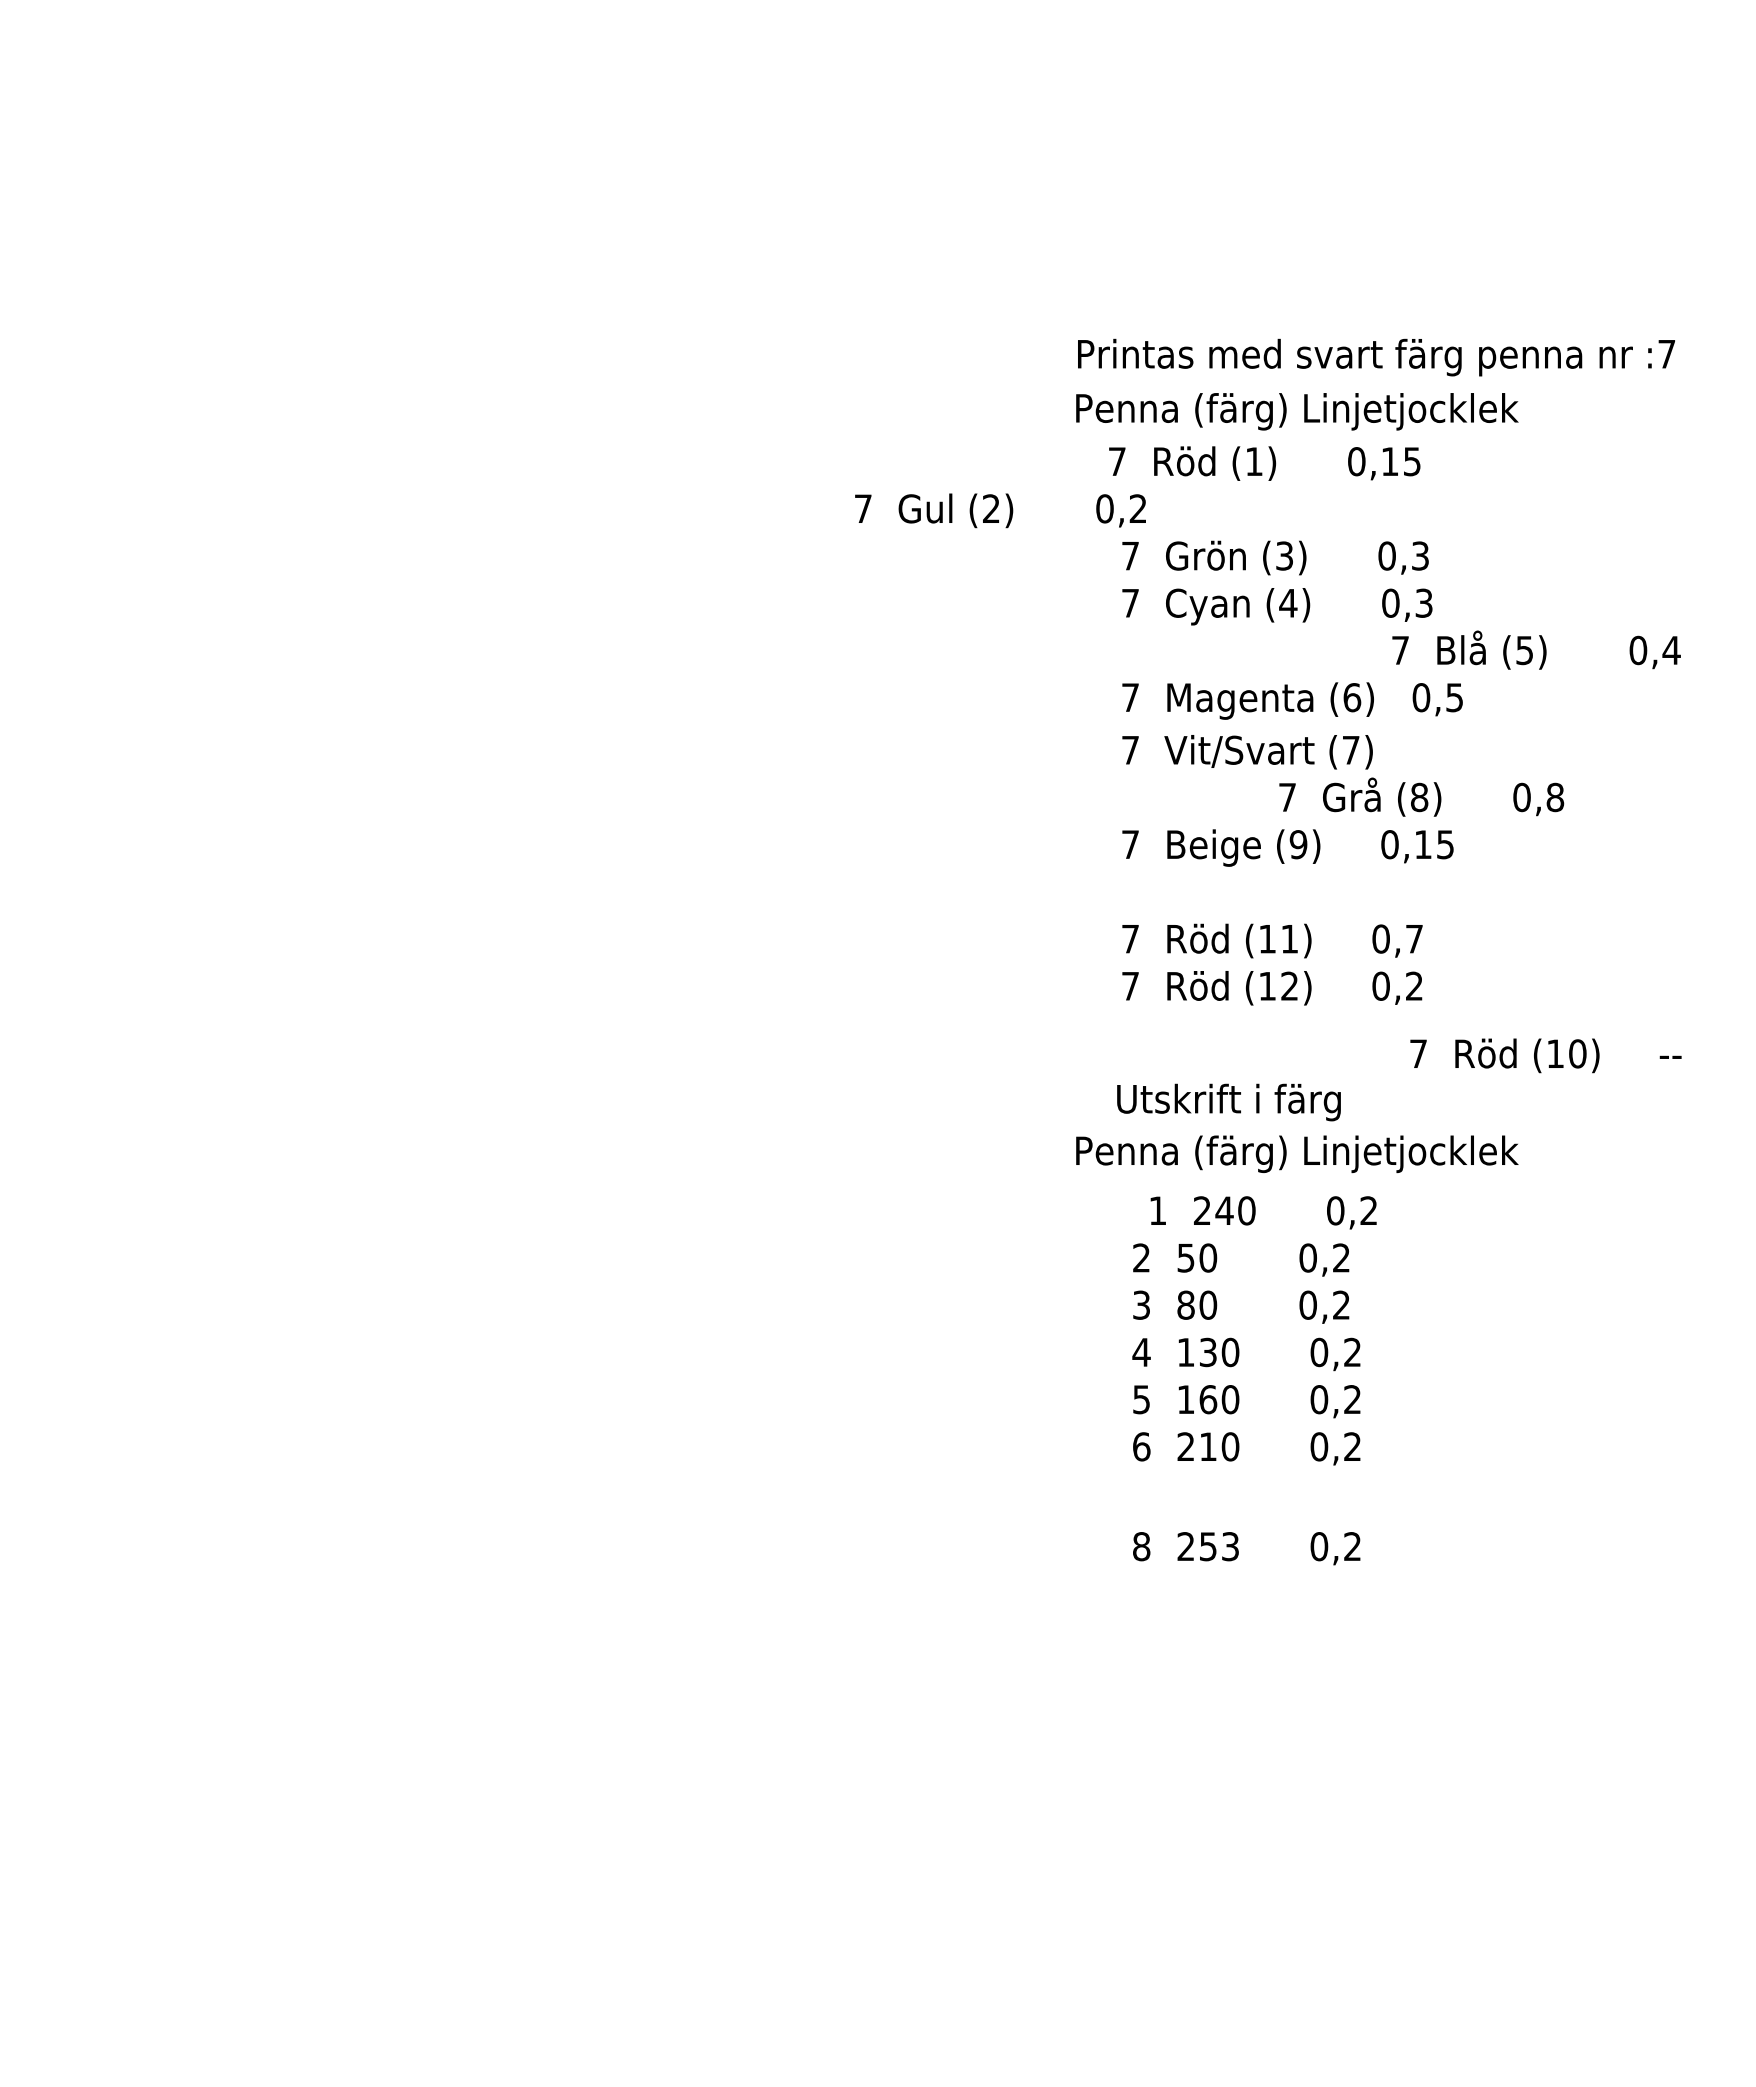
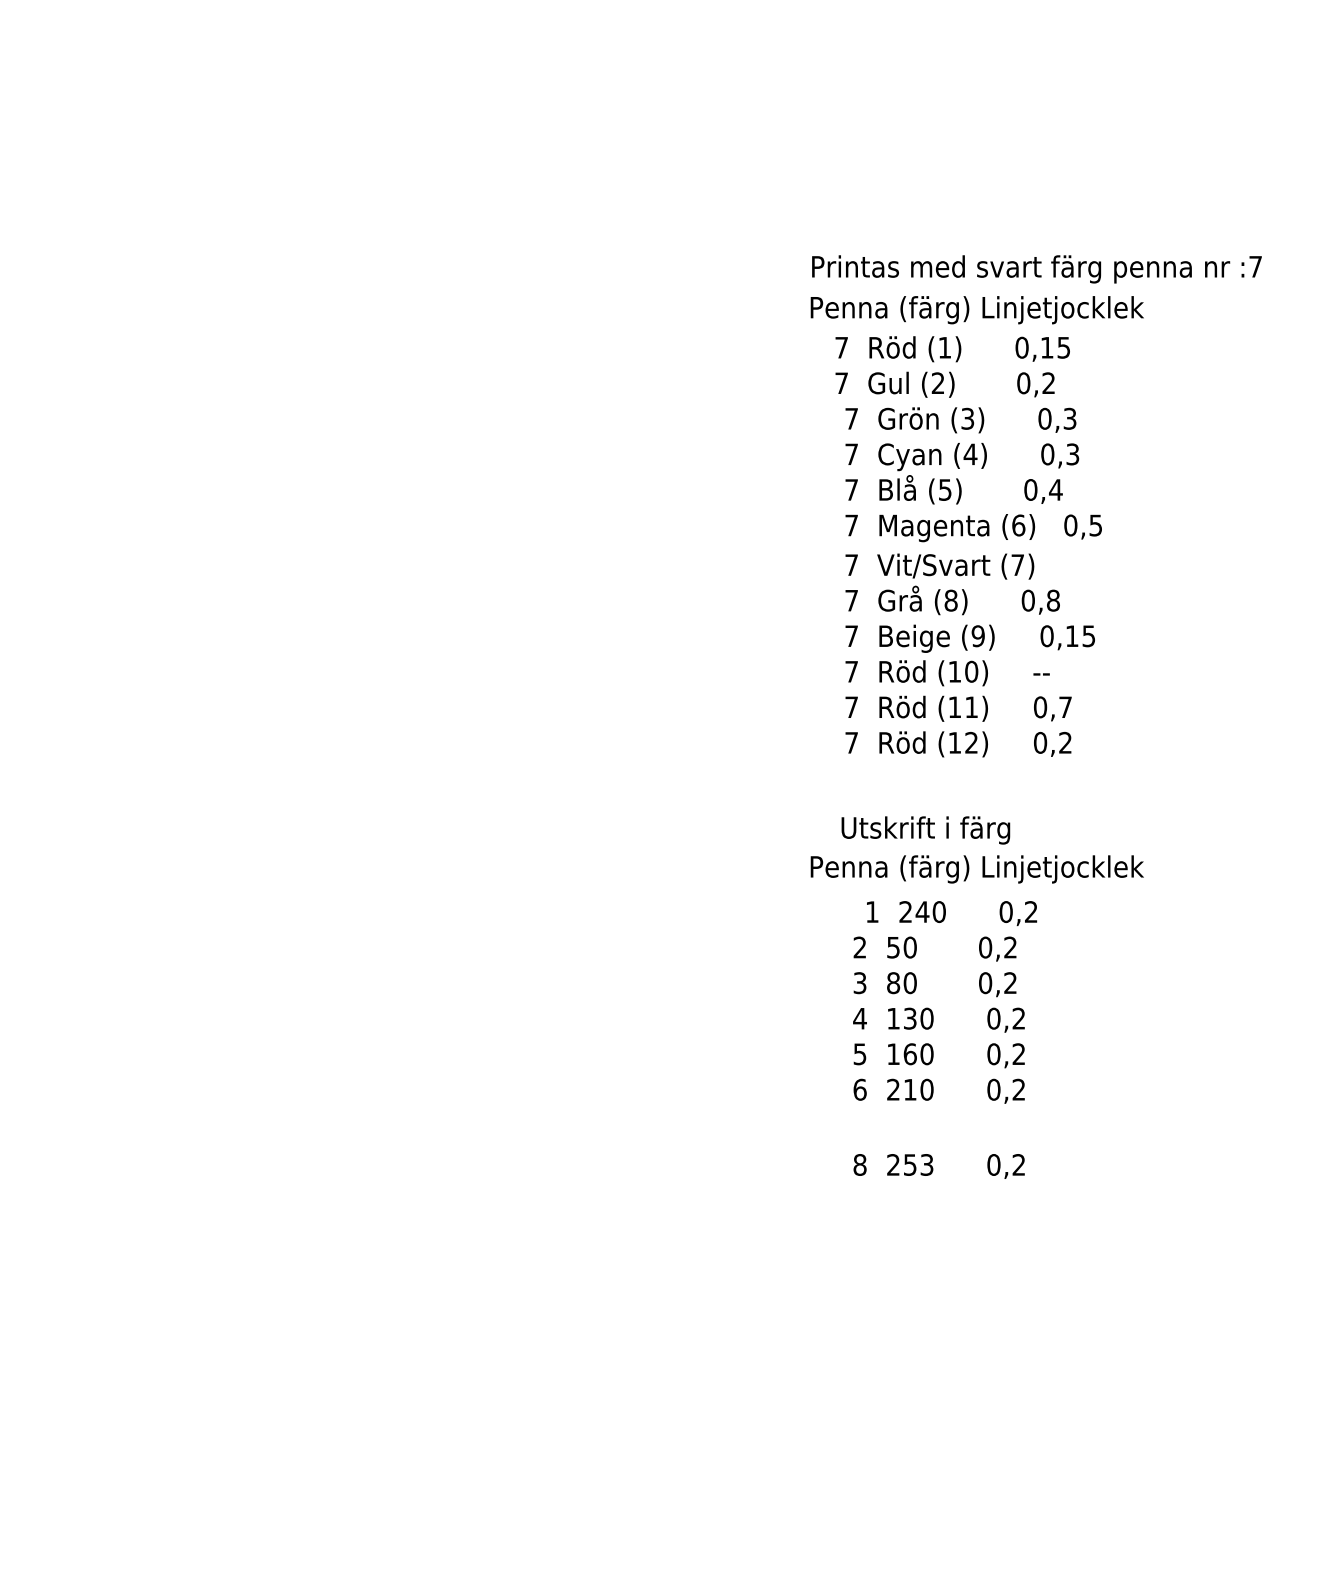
text: (1000, 510) -> (945, 384), moved
text: (1536, 649) -> (954, 489), moved
text: (1421, 796) -> (952, 599), moved
text: (1545, 1055) -> (947, 673), moved

